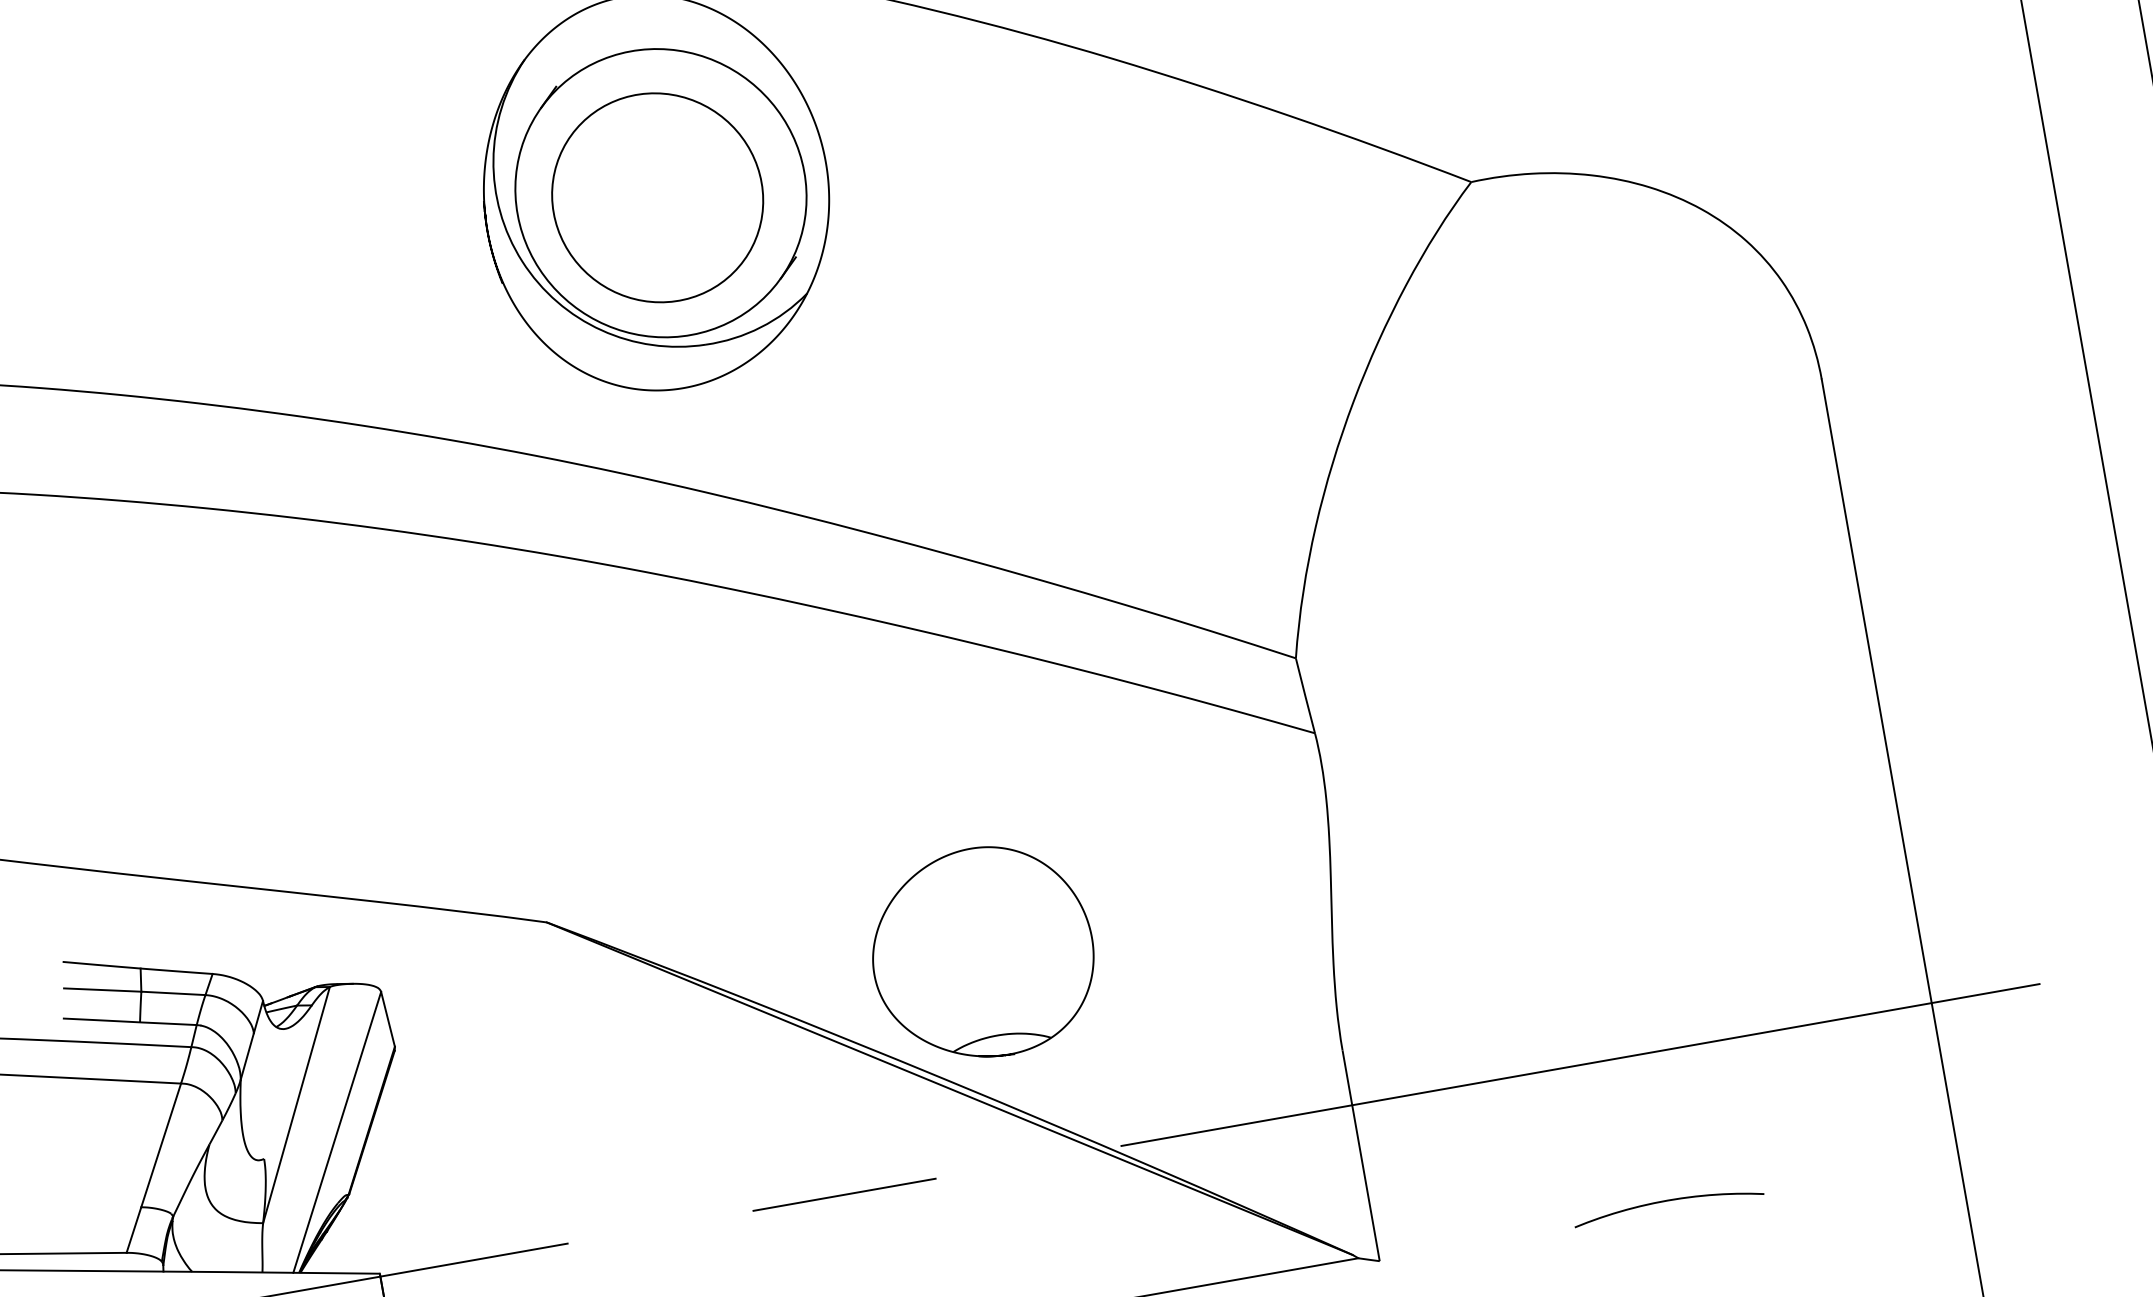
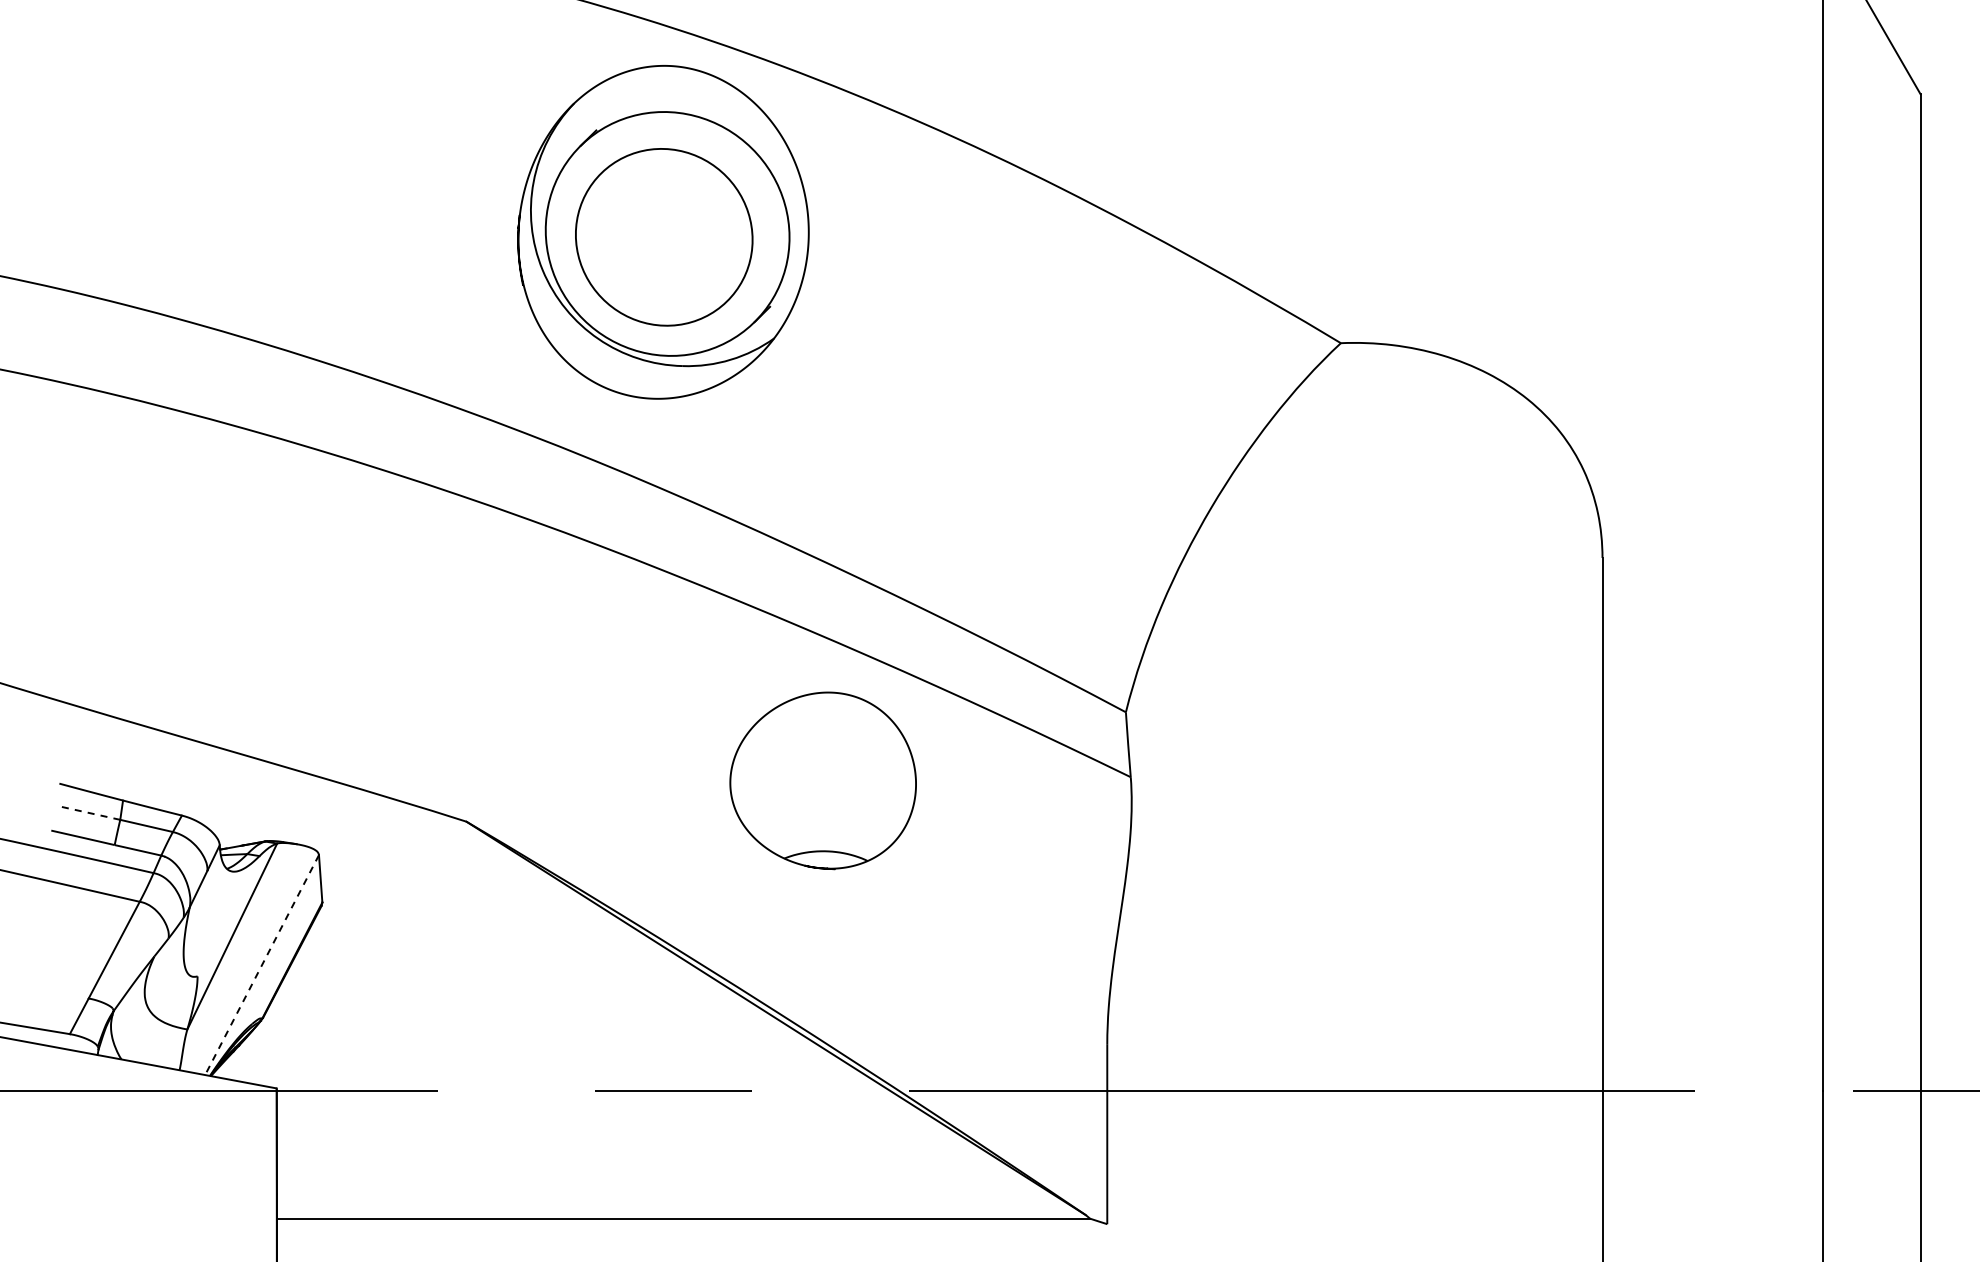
part: (981, 952) -> (822, 780), moved
line: (102, 989) -> (88, 812), solid -> dashed
line: (337, 1132) -> (262, 965), solid -> dashed
curve: (1667, 1201) -> (1354, 1216), removed

